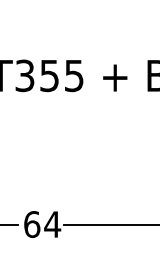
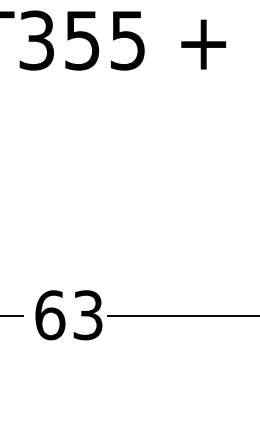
text: (52, 224) -> (87, 315), 64 -> 63

